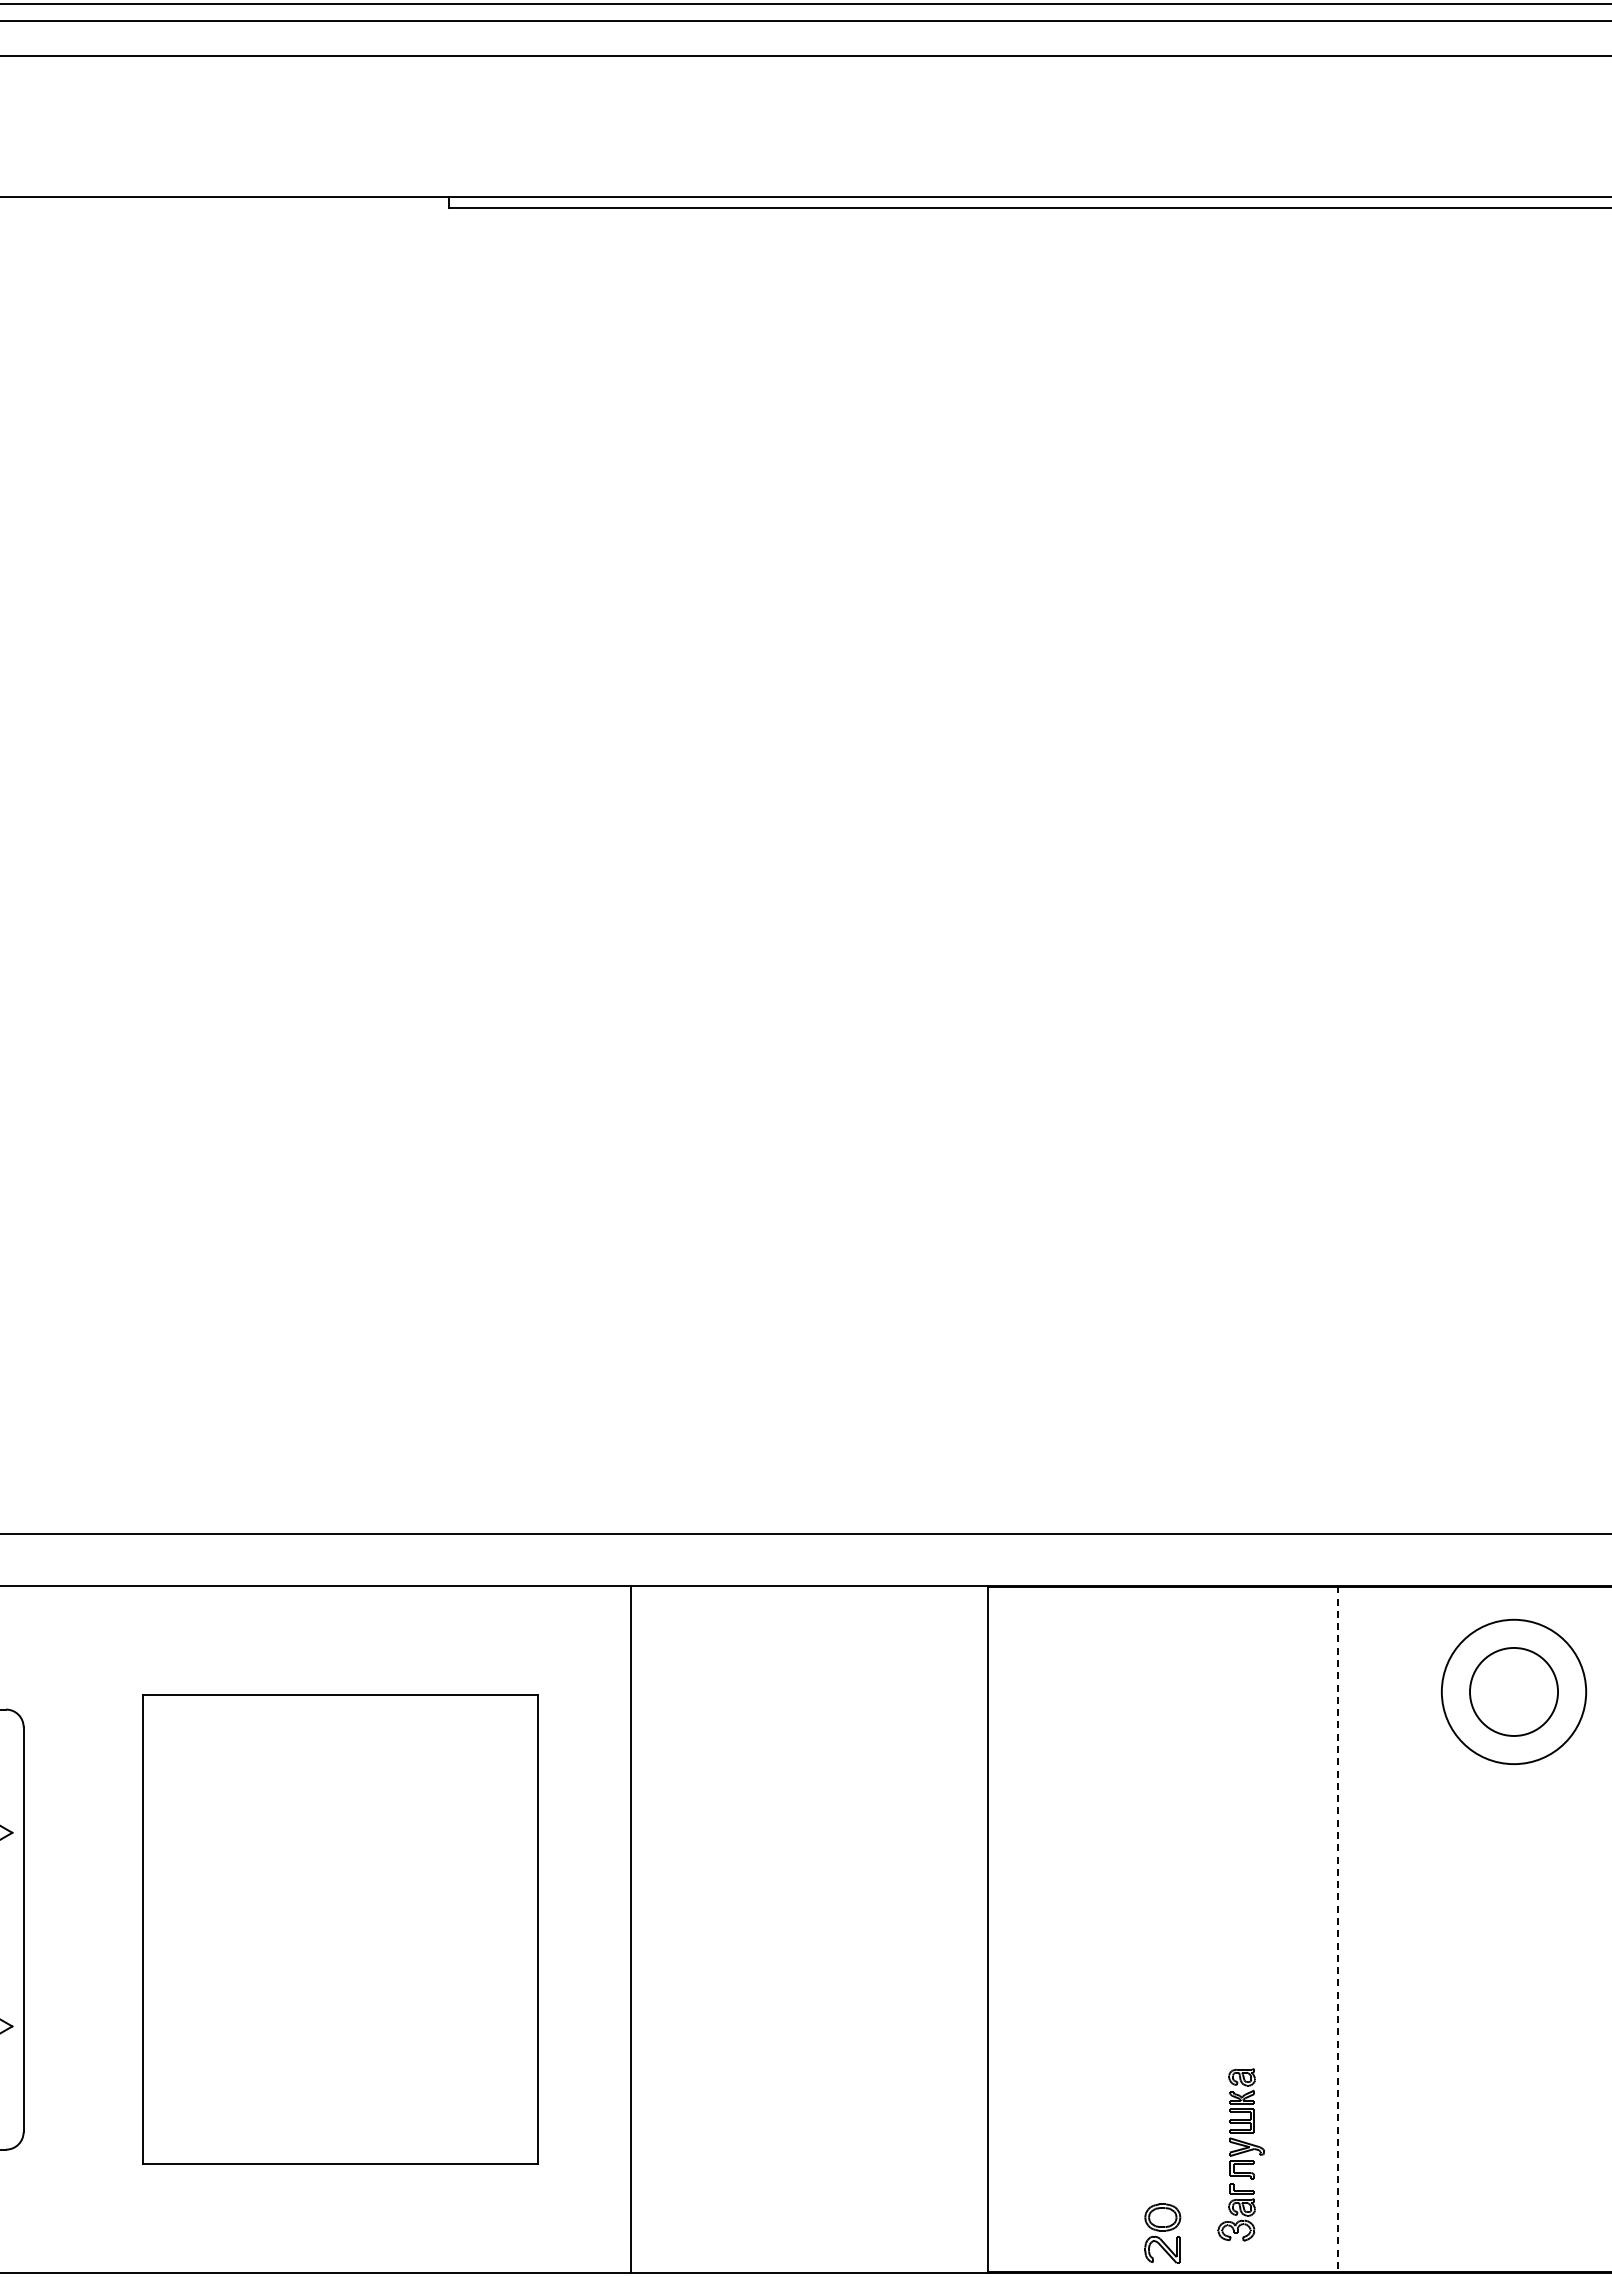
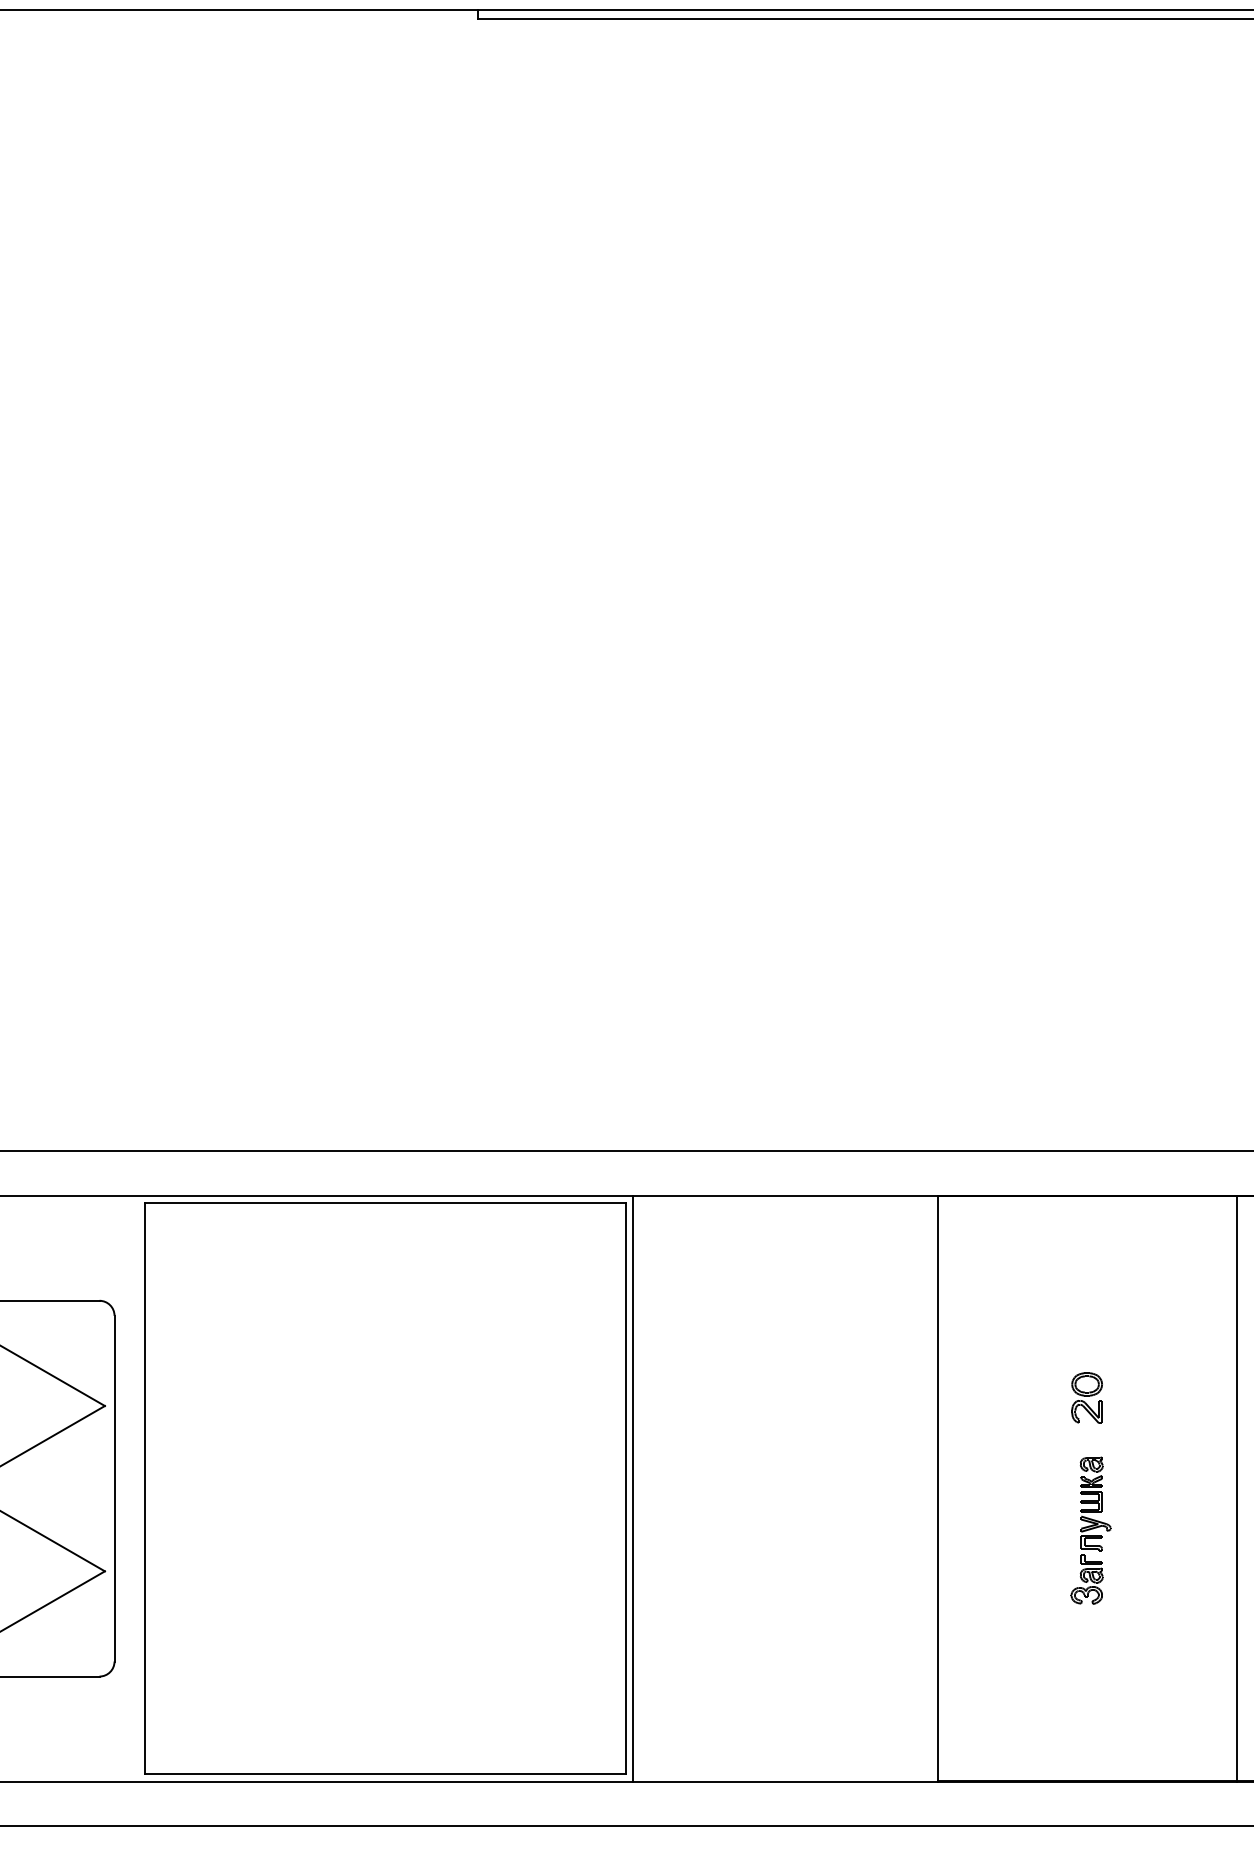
part: (340, 1929) -> (385, 1488), size x1.43
line: (1337, 1930) -> (1236, 1489), dashed -> solid
part: (1240, 2154) -> (1090, 1530), moved
part: (1162, 2233) -> (1086, 1398), moved

